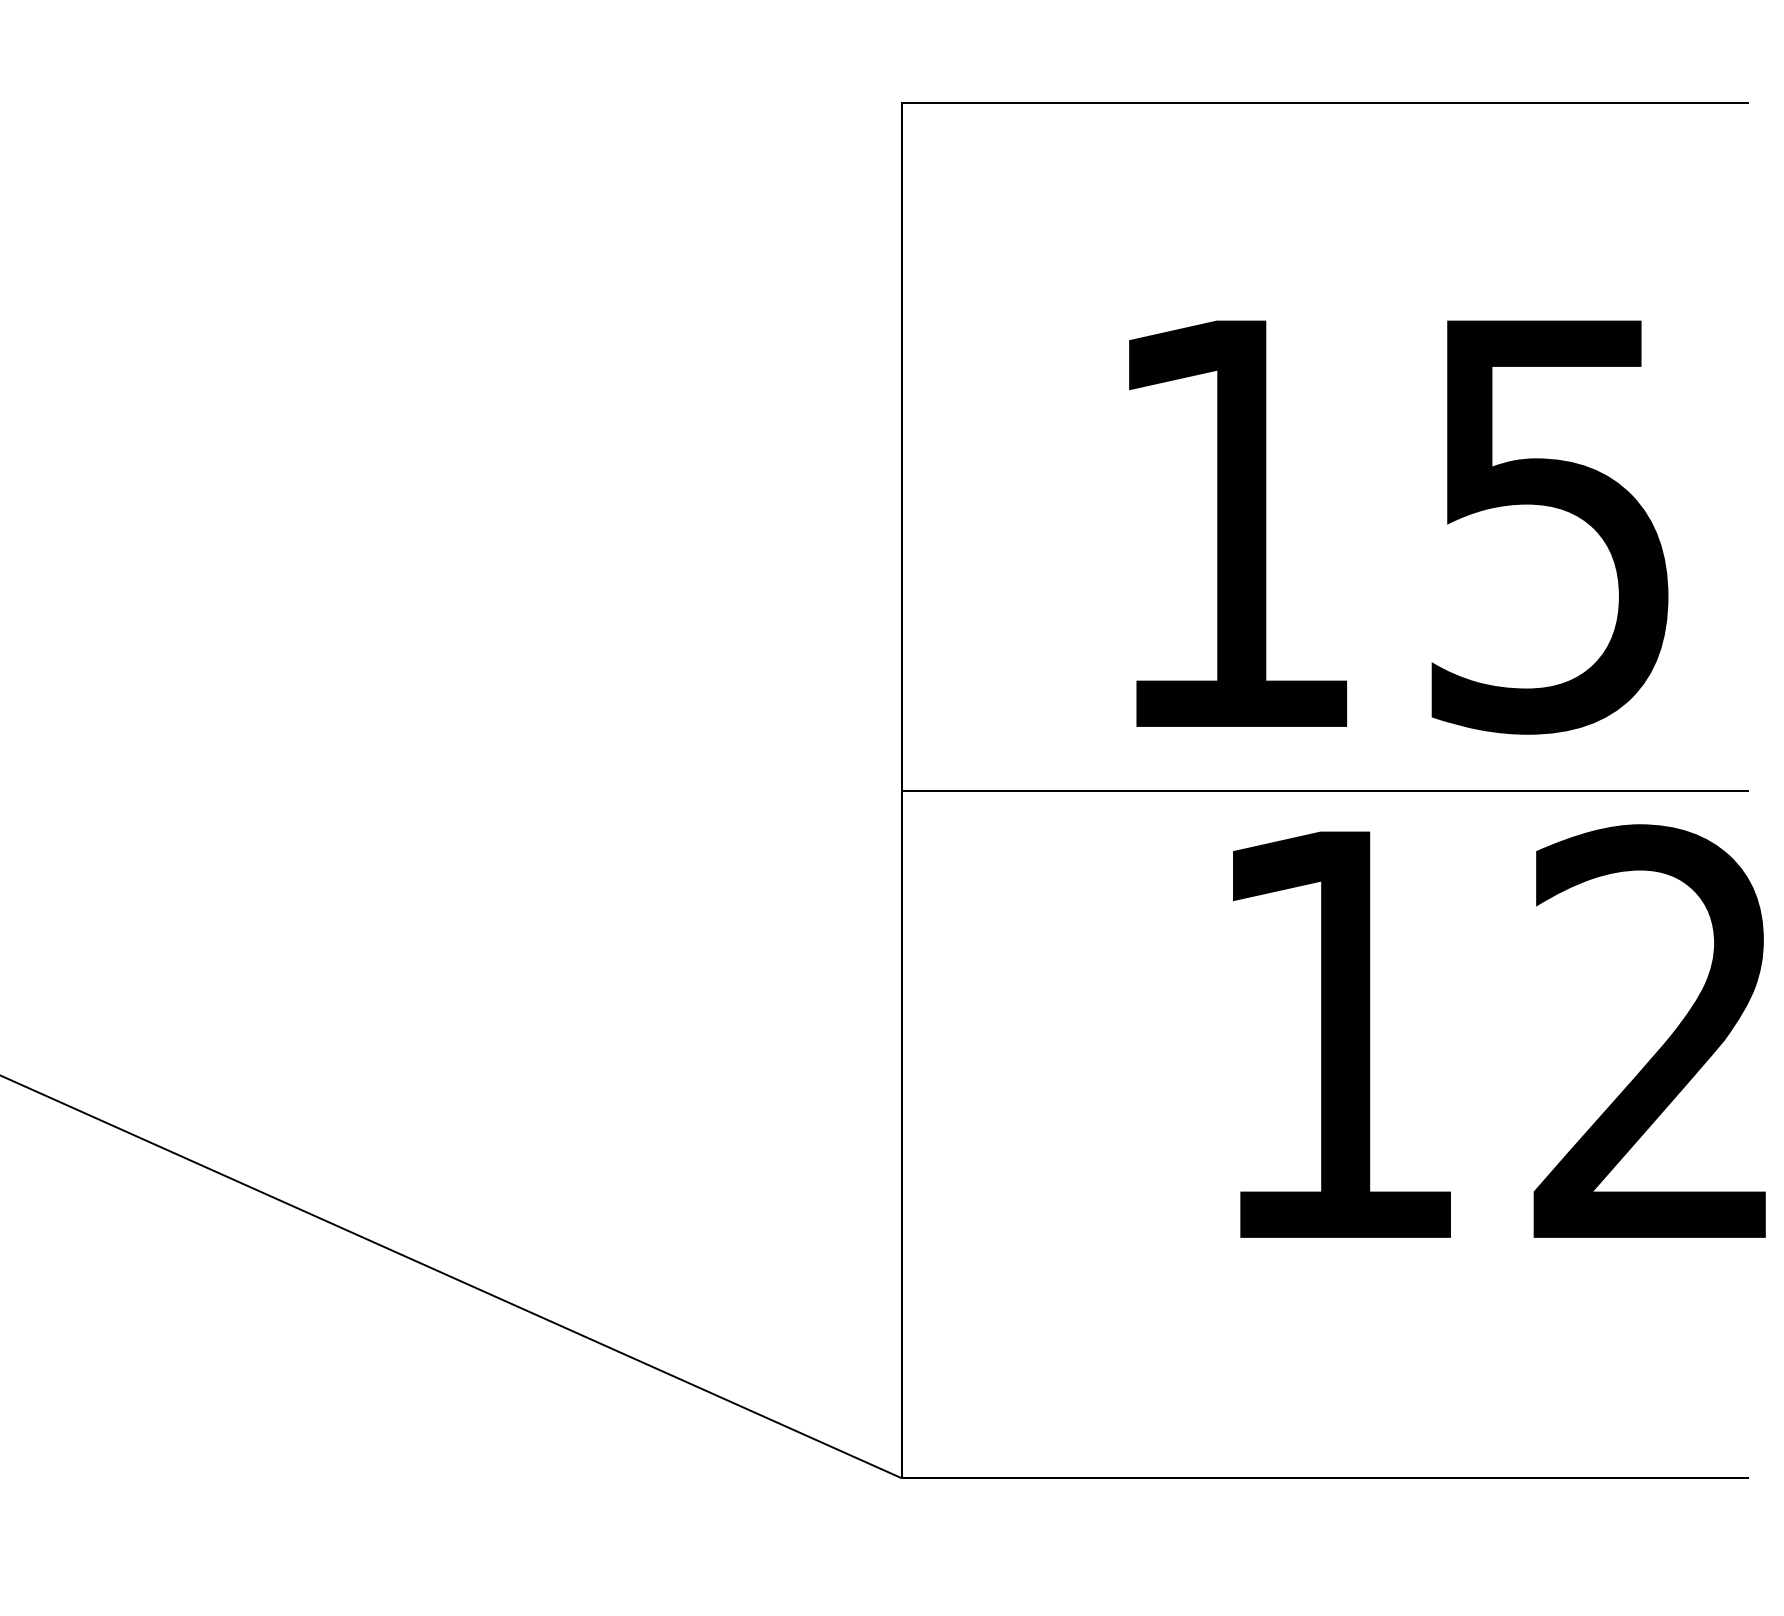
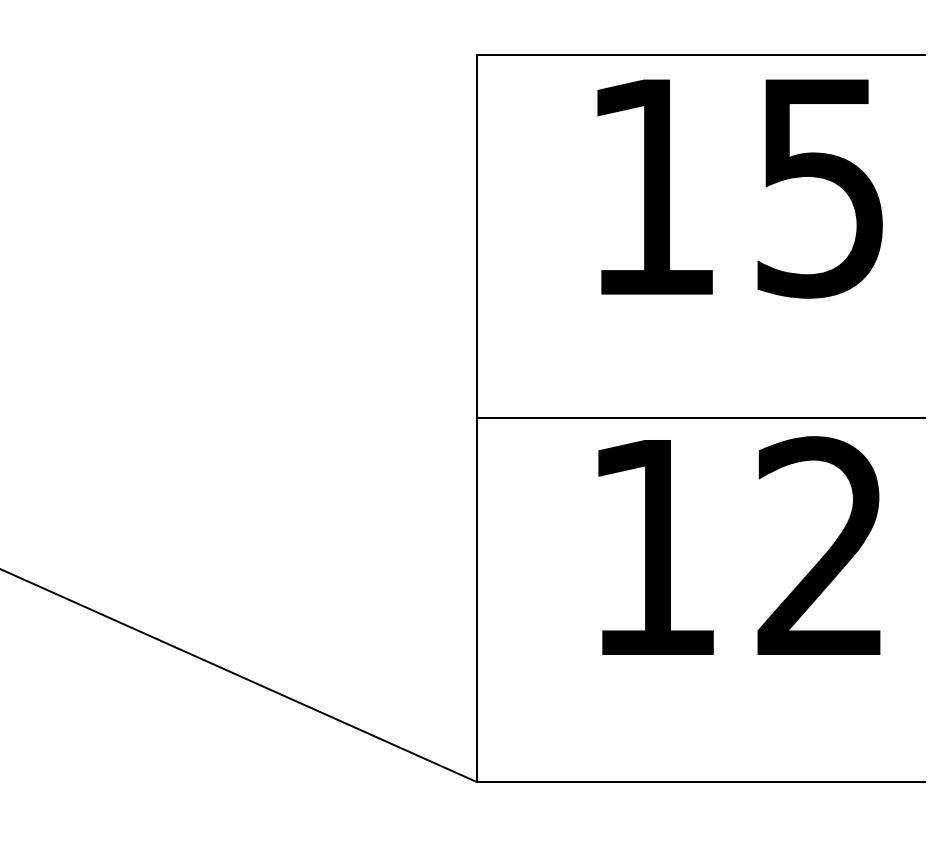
text: (1397, 526) -> (739, 188), moved
text: (1499, 1030) -> (739, 545), moved

